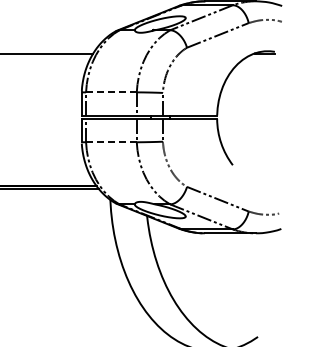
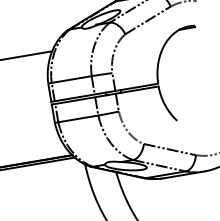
line: (111, 92) -> (71, 79), dashed -> solid
line: (110, 142) -> (77, 119), dashed -> solid

